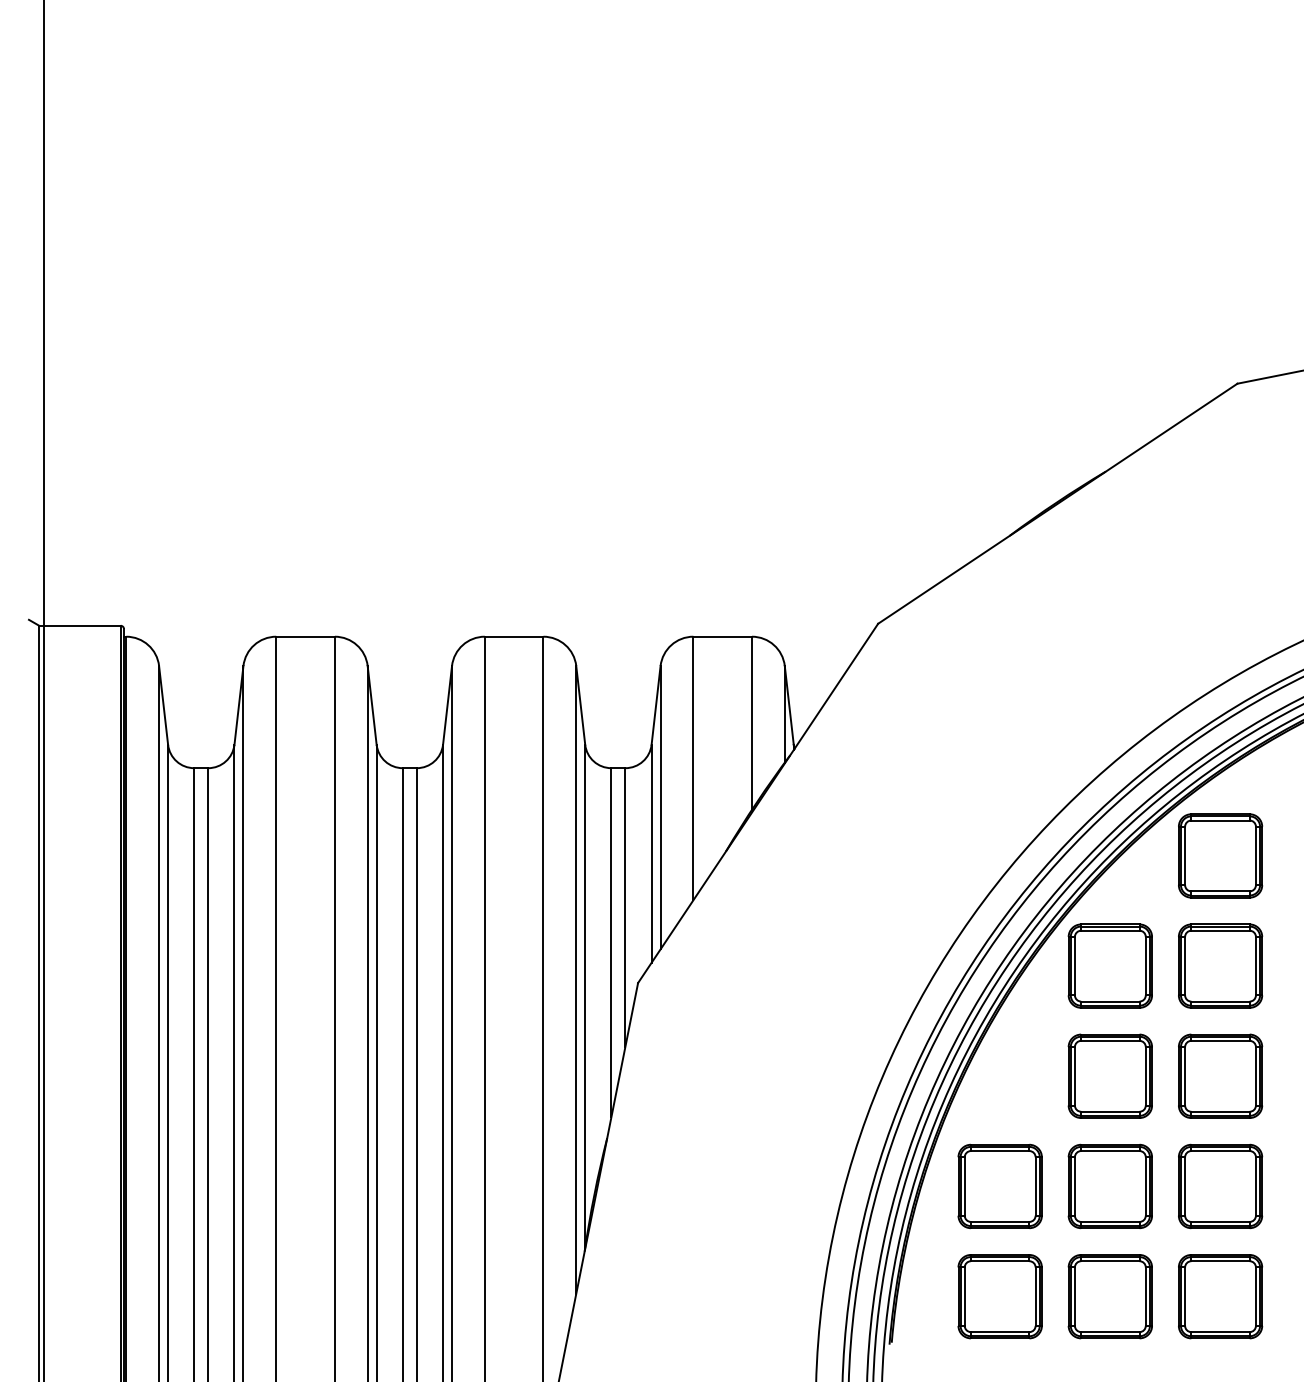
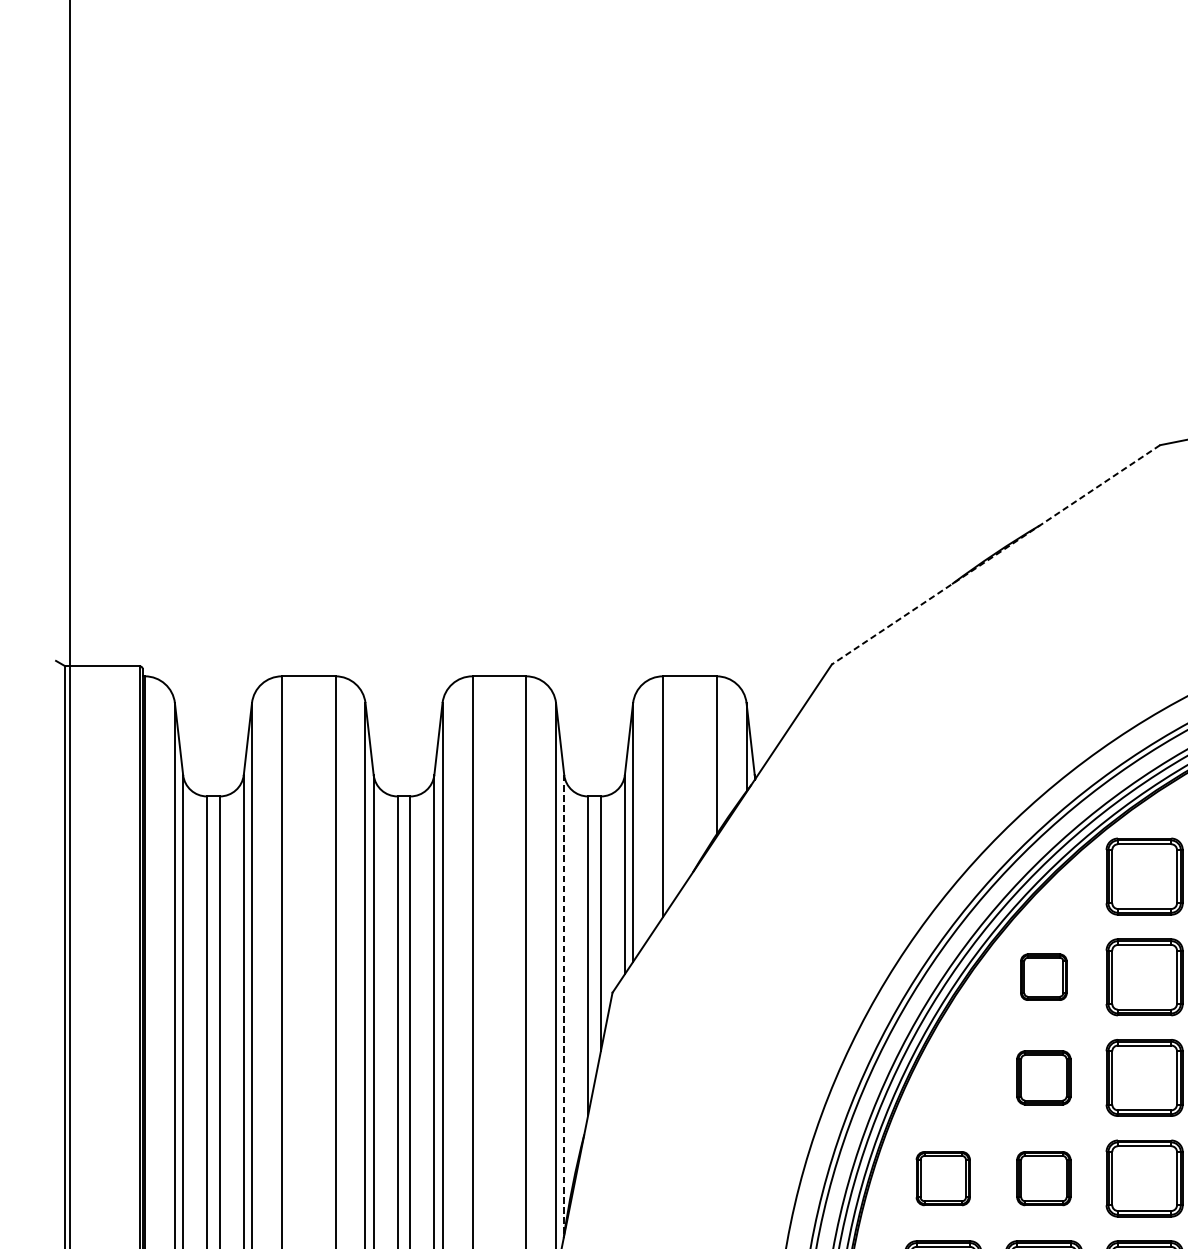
line: (1057, 504) -> (995, 555), solid -> dashed
part: (1109, 965) -> (1043, 976), size x0.6
line: (585, 996) -> (564, 1005), solid -> dashed
part: (1109, 1075) -> (1043, 1077), size x0.7
part: (999, 1186) -> (942, 1178), size x0.7
part: (1109, 1186) -> (1043, 1178), size x0.7

